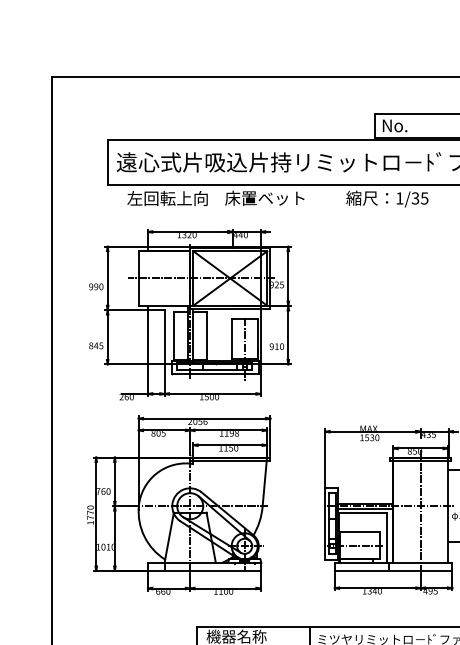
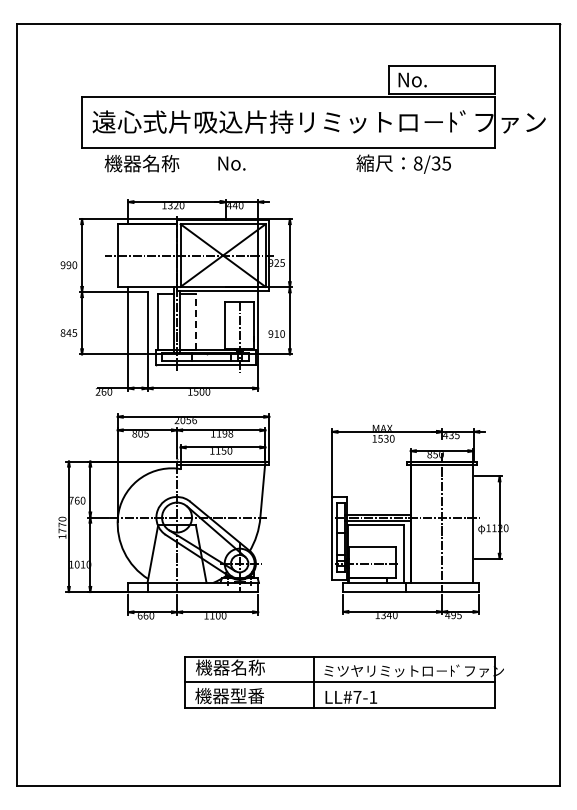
text: (264, 197) -> (262, 162), 床置ベット -> No.
text: (167, 198) -> (150, 163), 左回転上向 -> 機器名称
text: (399, 198) -> (417, 163), 1/35 -> 8/35
line: (206, 335) -> (195, 321), solid -> dashed

